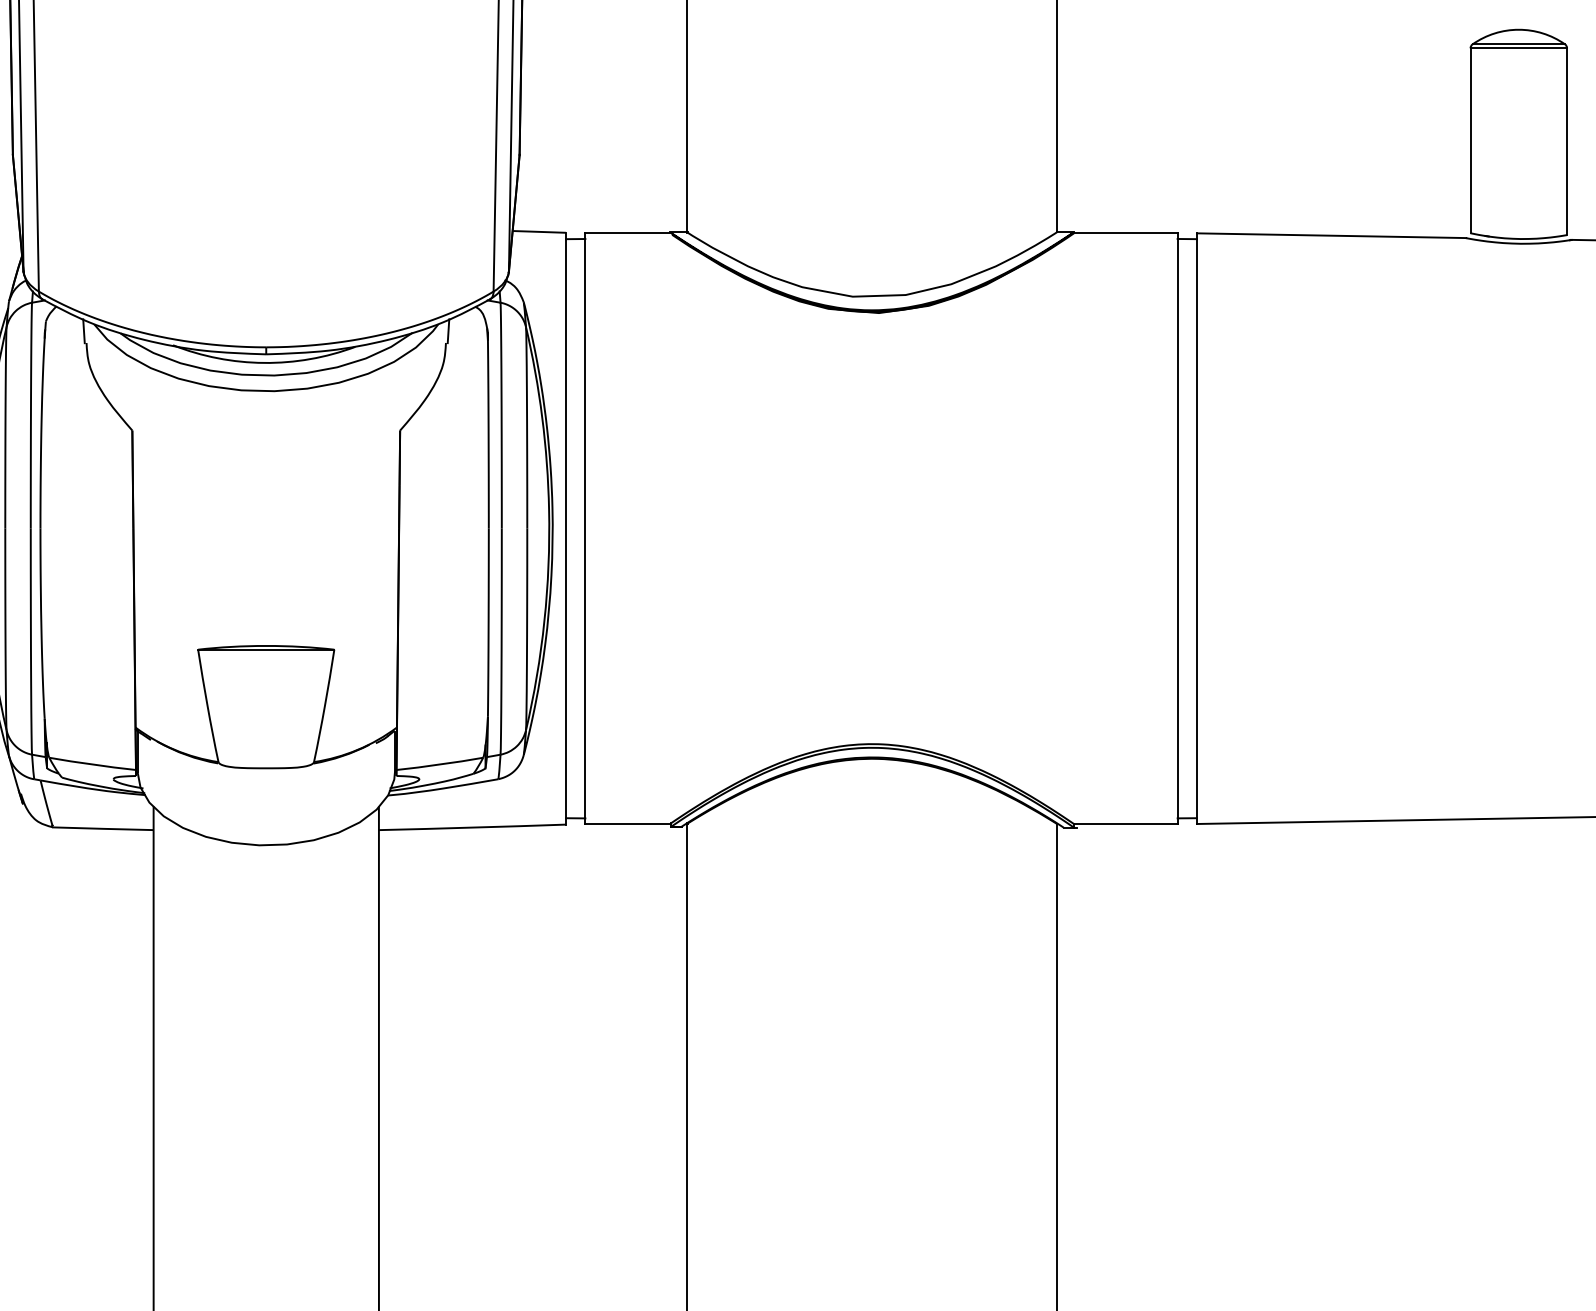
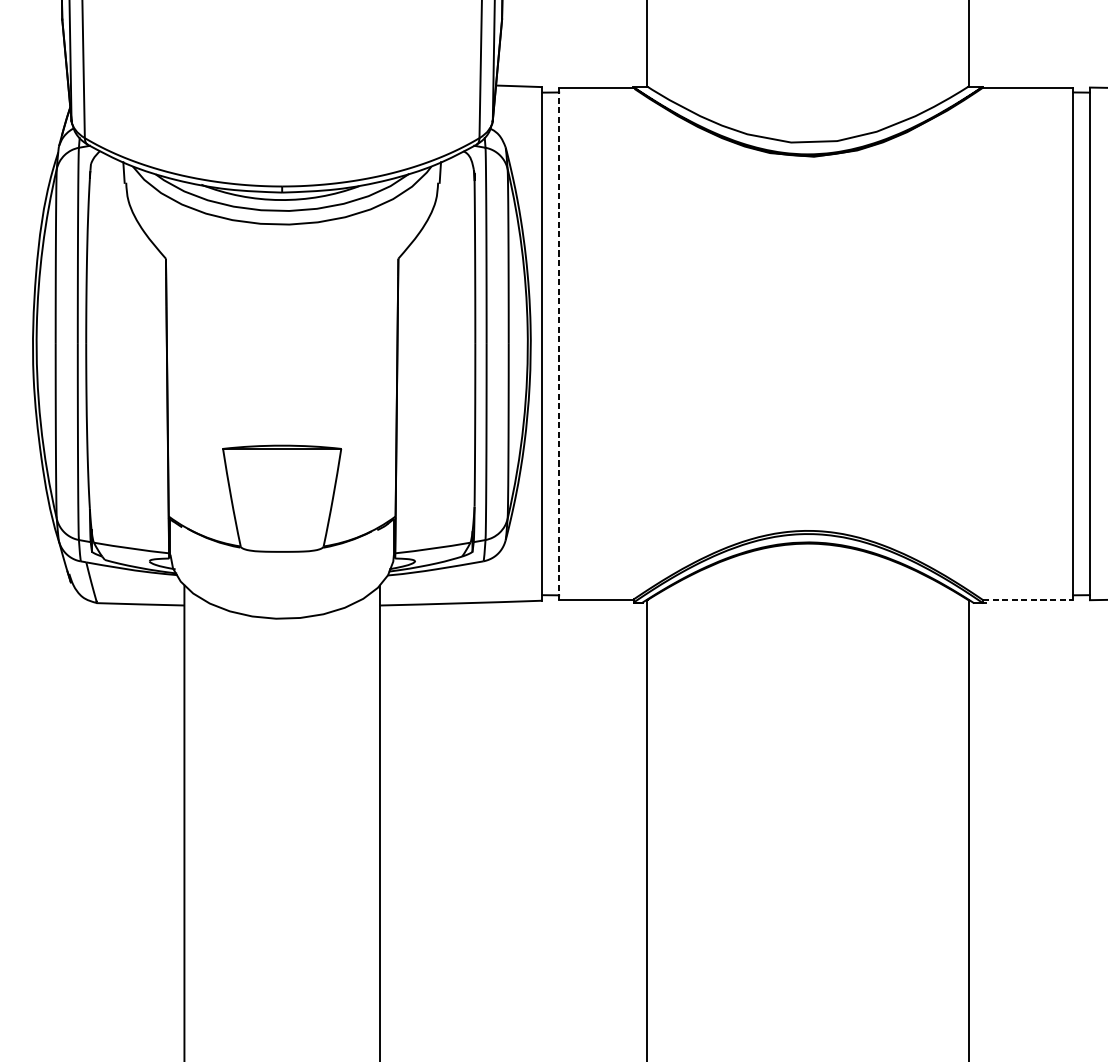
line: (585, 528) -> (559, 343), solid -> dashed
line: (1125, 824) -> (1027, 600), solid -> dashed

